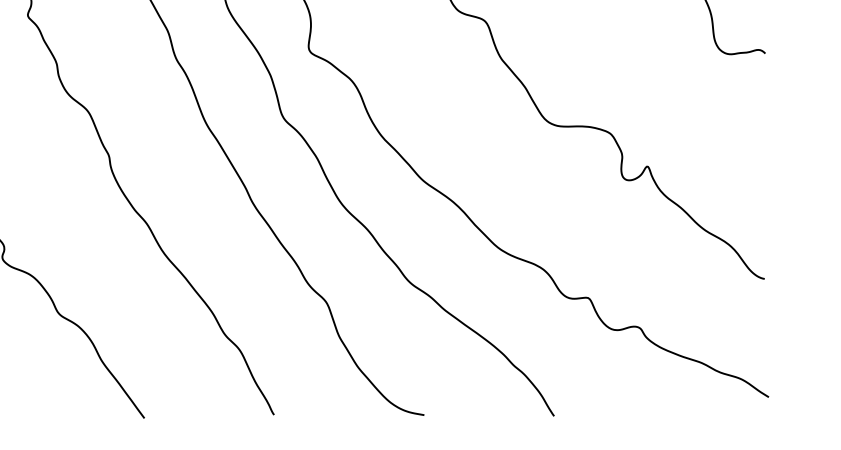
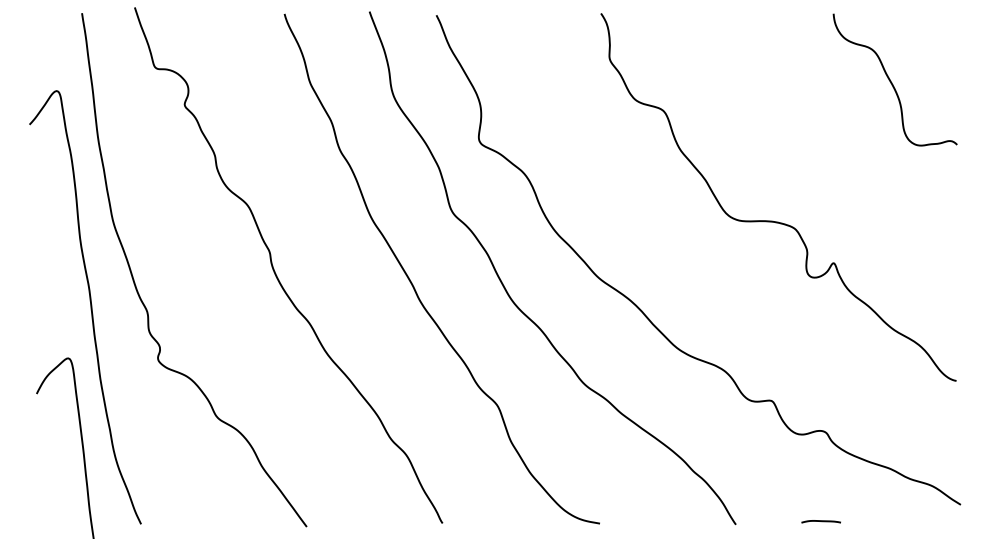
line: (634, 413) -> (820, 521), added

